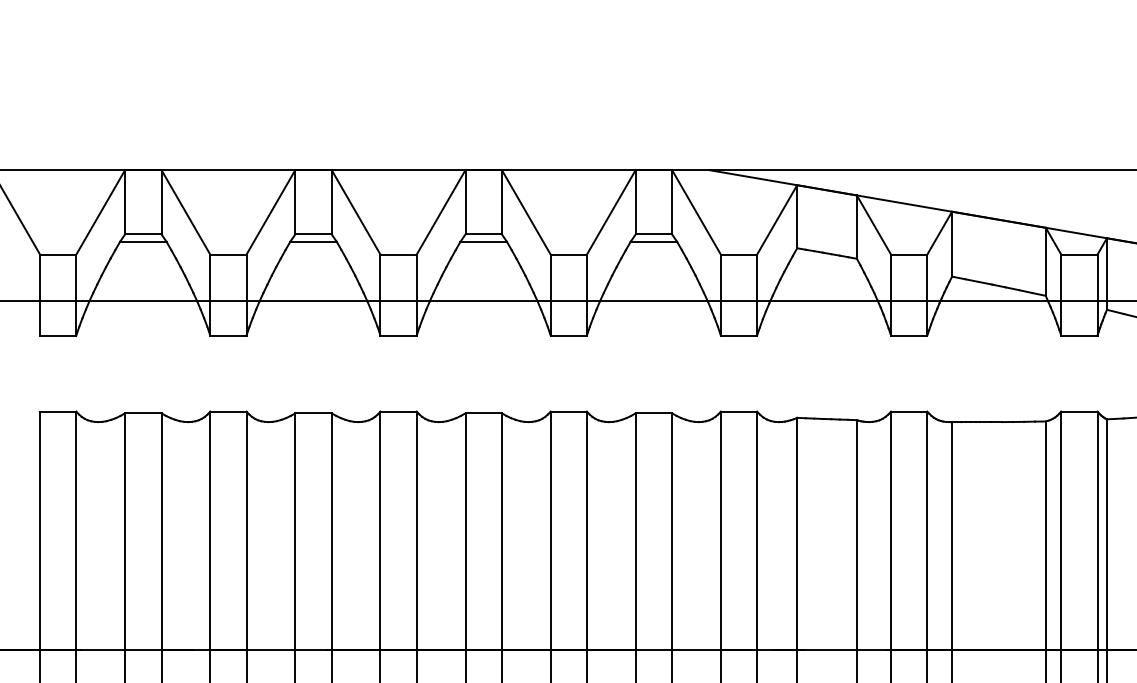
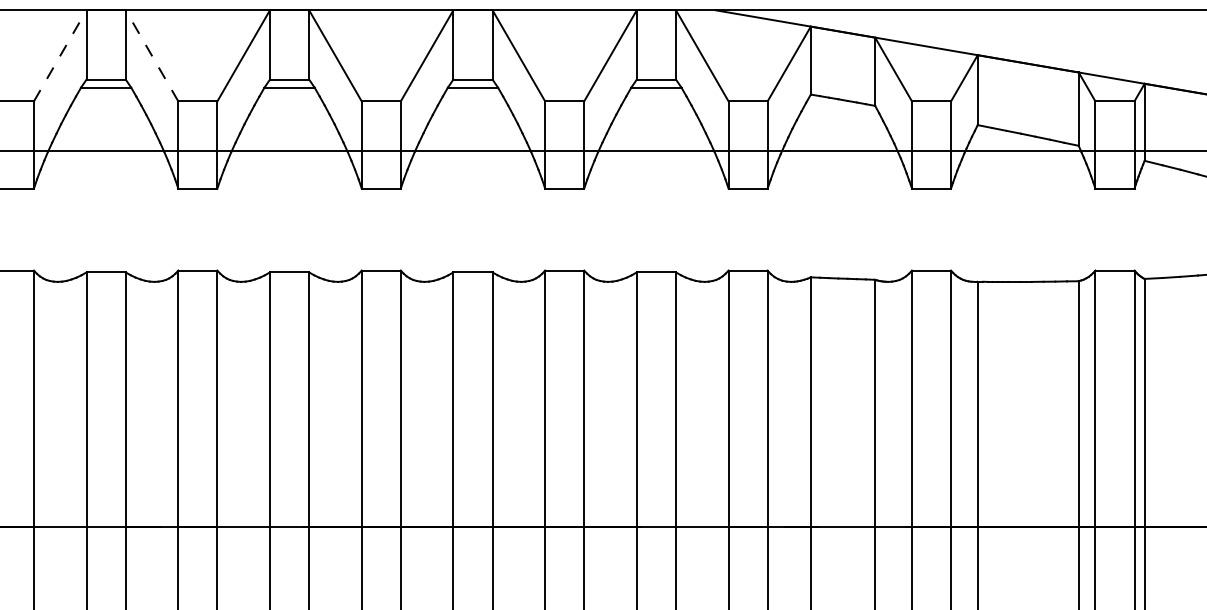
line: (100, 212) -> (60, 56), solid -> dashed
line: (185, 212) -> (151, 56), solid -> dashed

